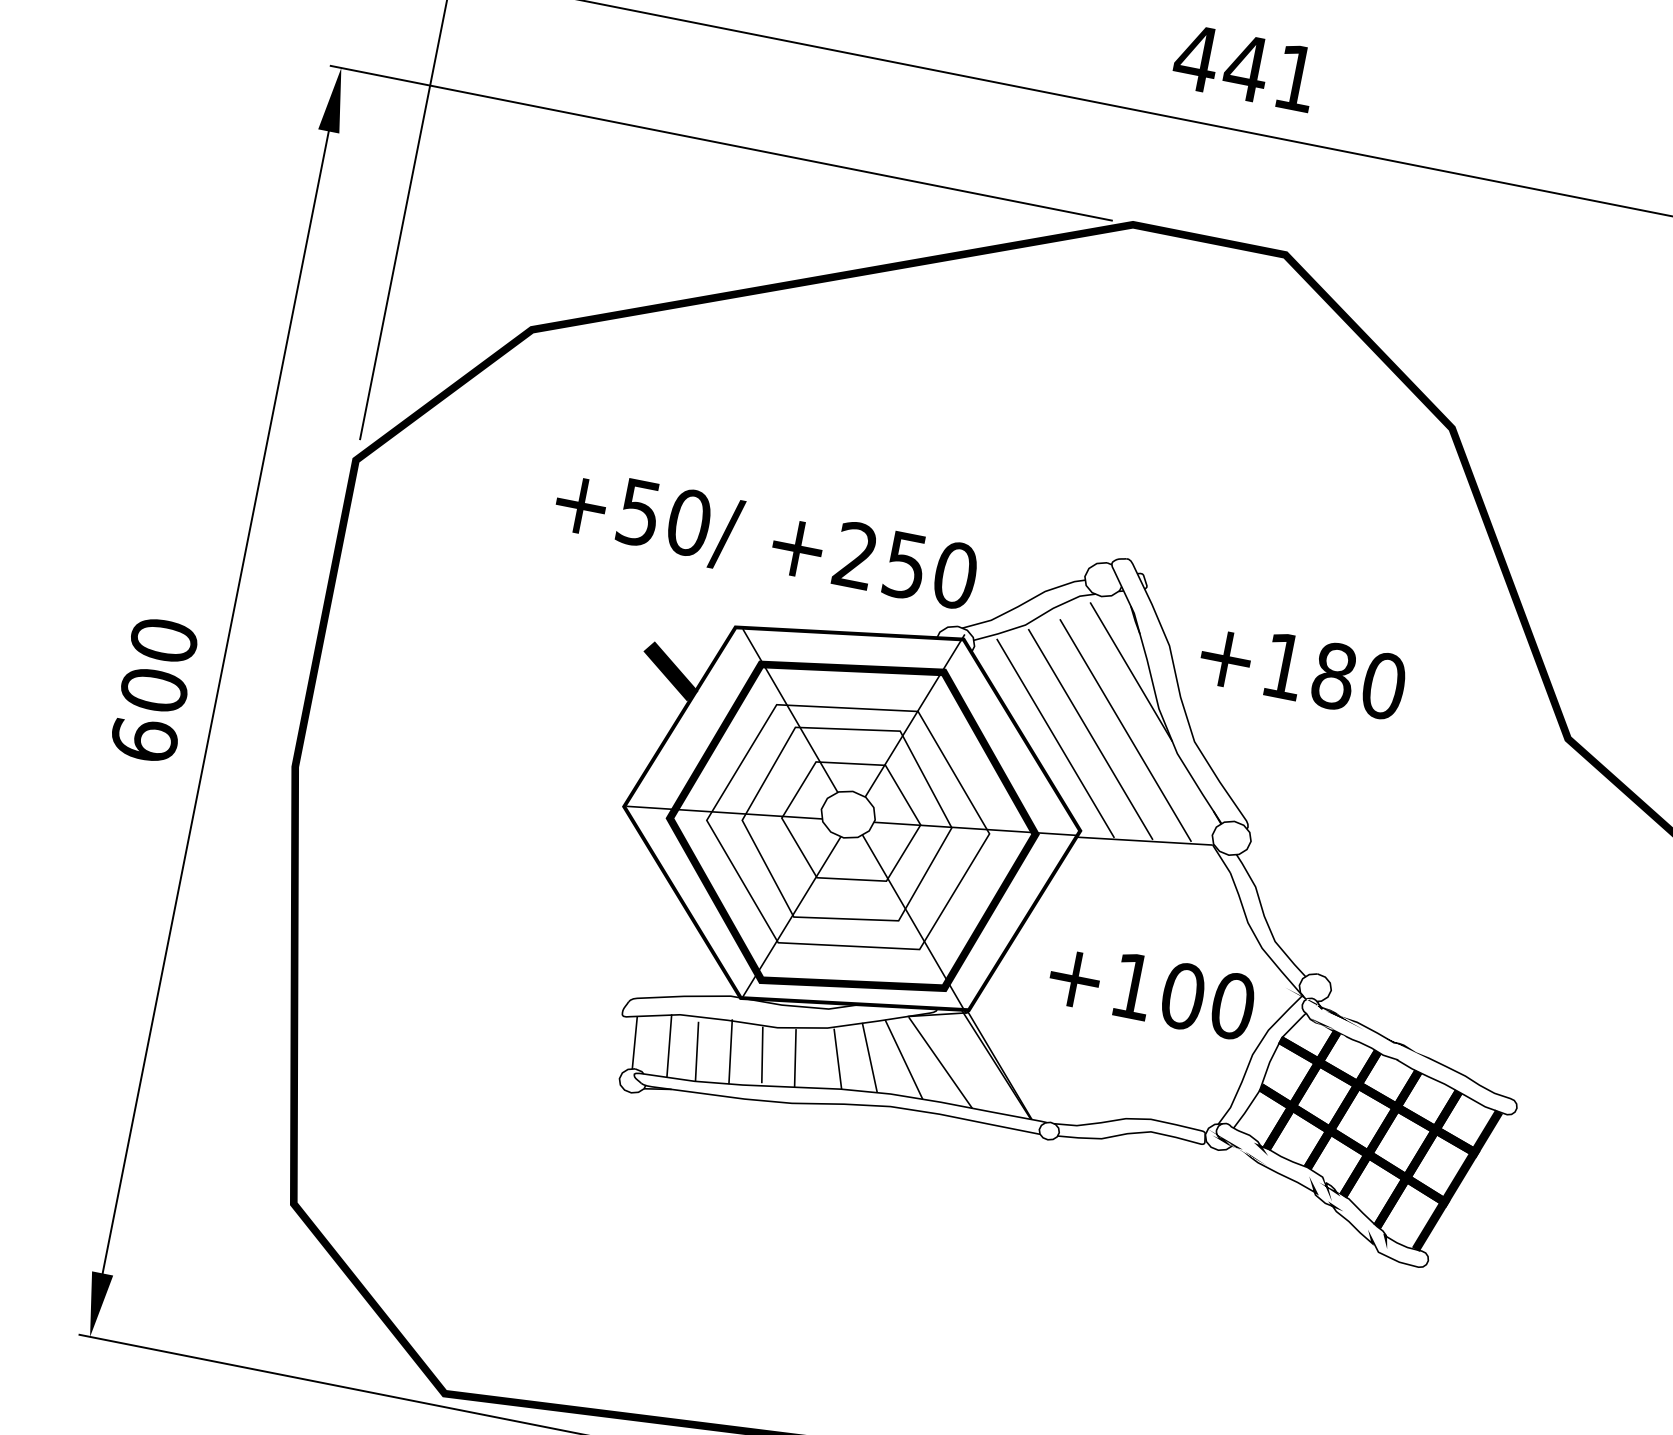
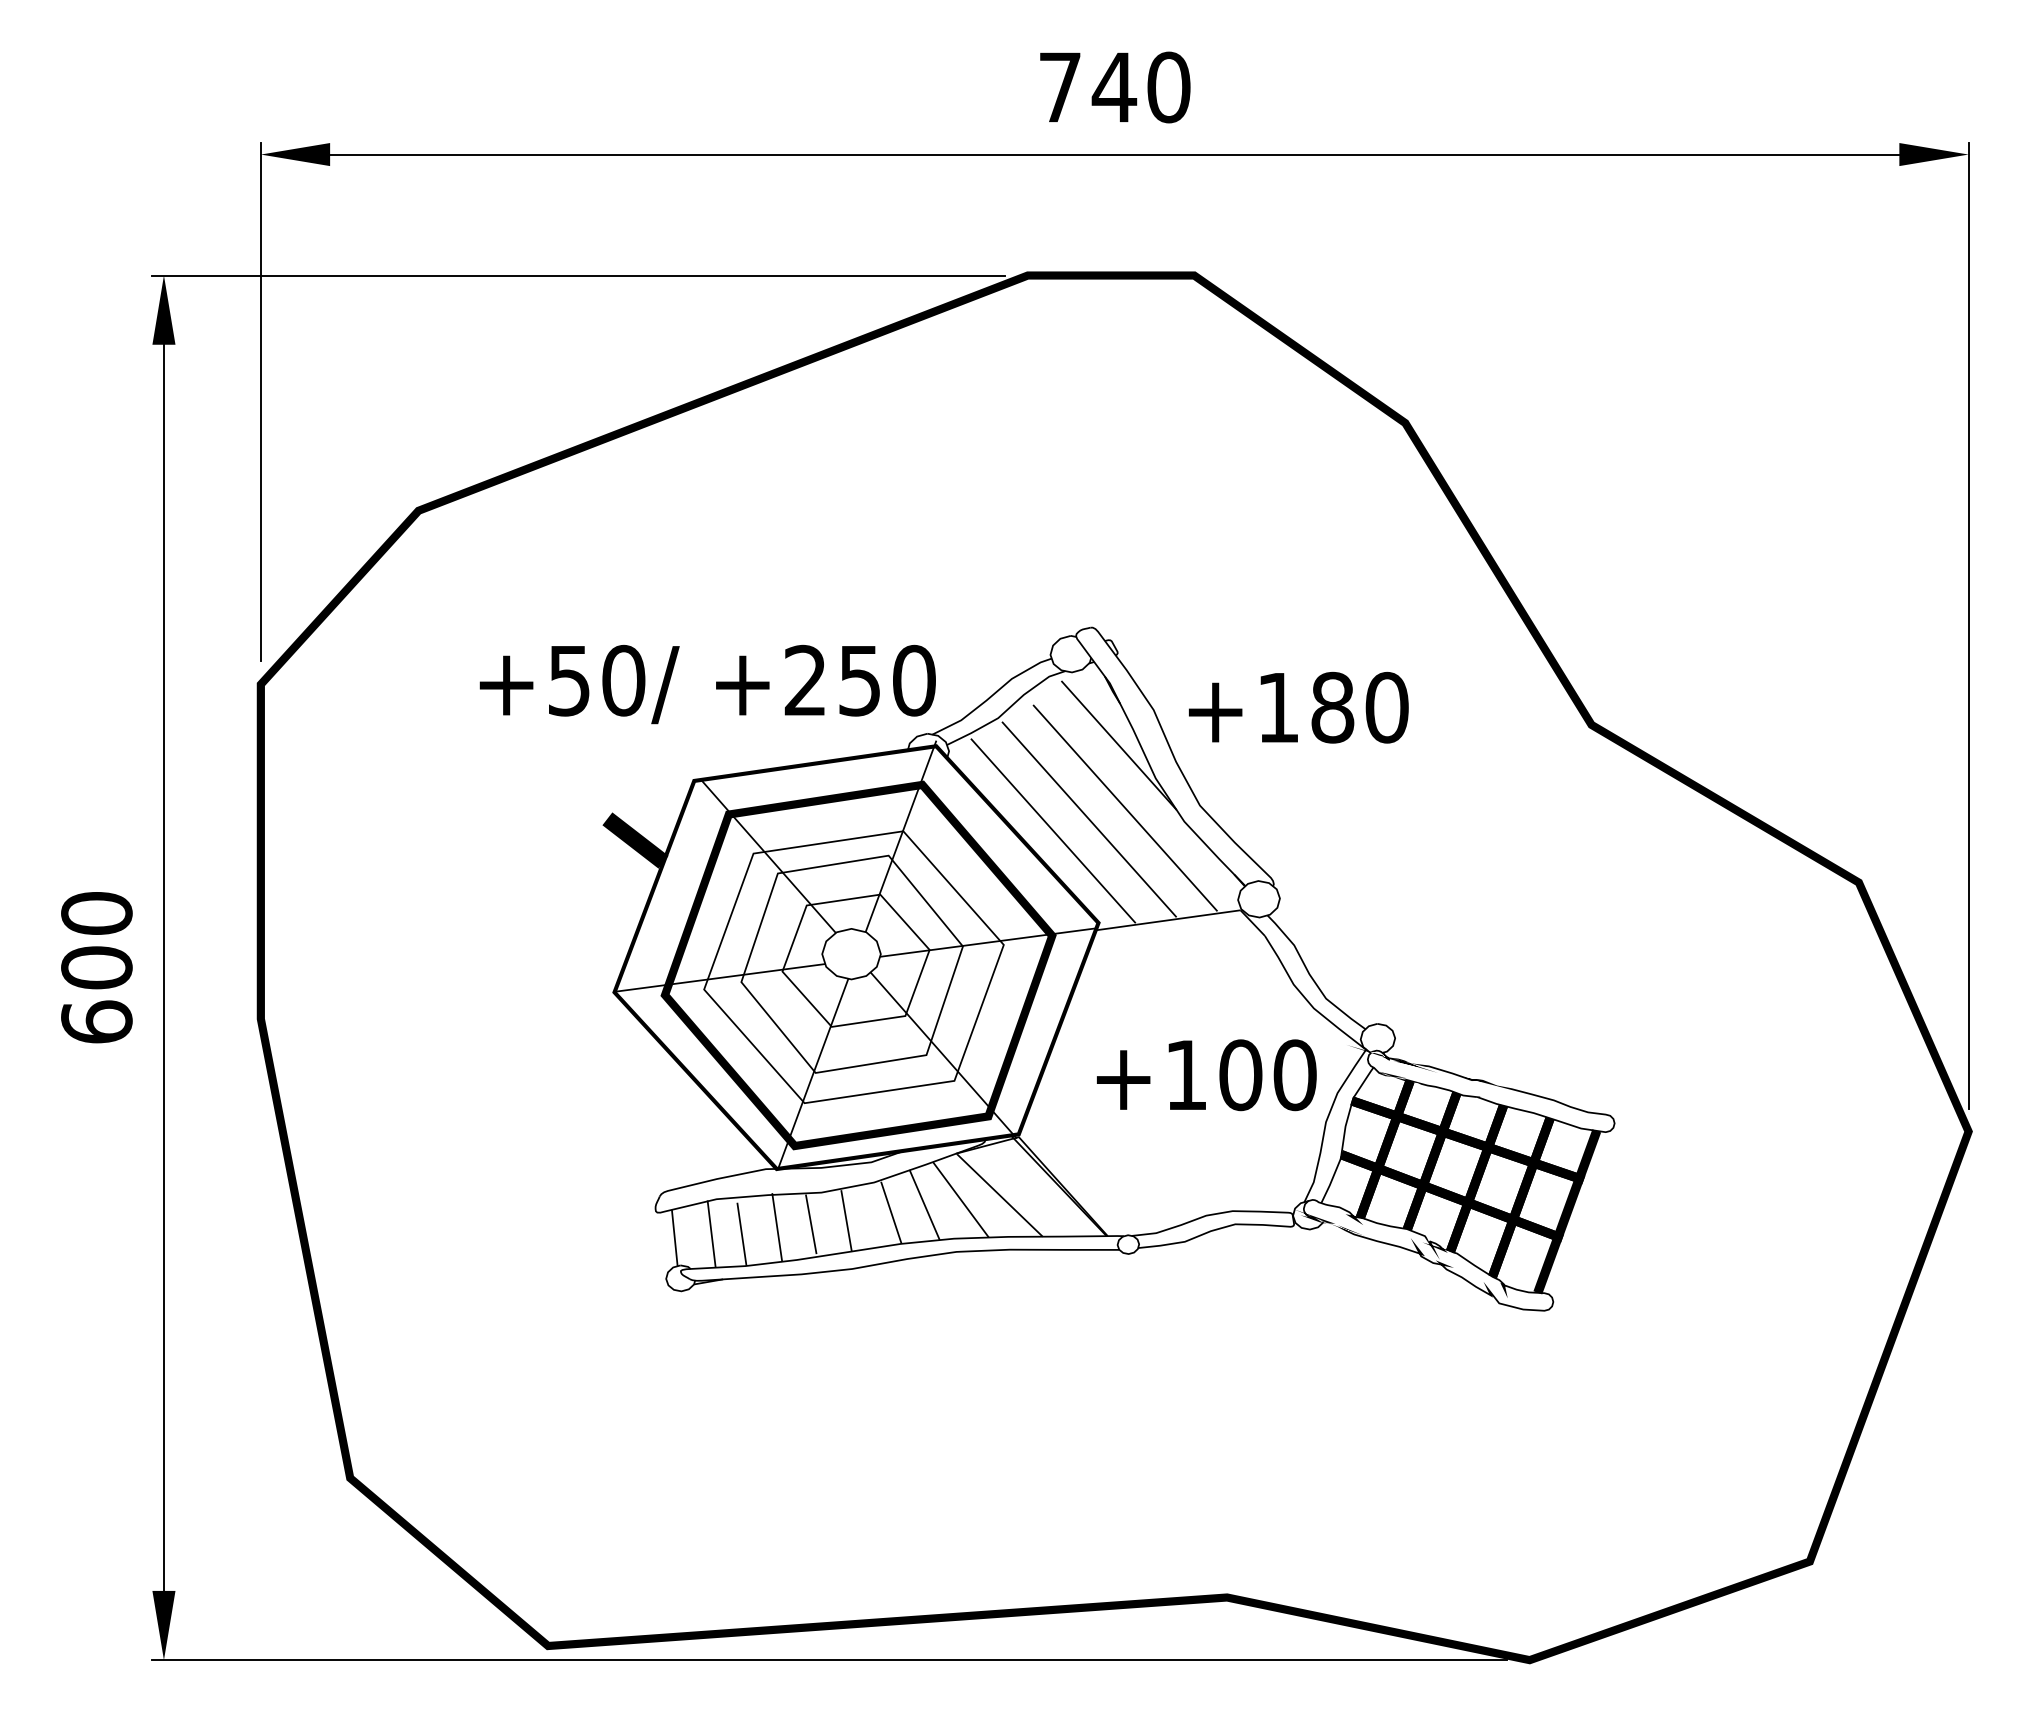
text: (1245, 67) -> (1113, 87), 441 -> 740

